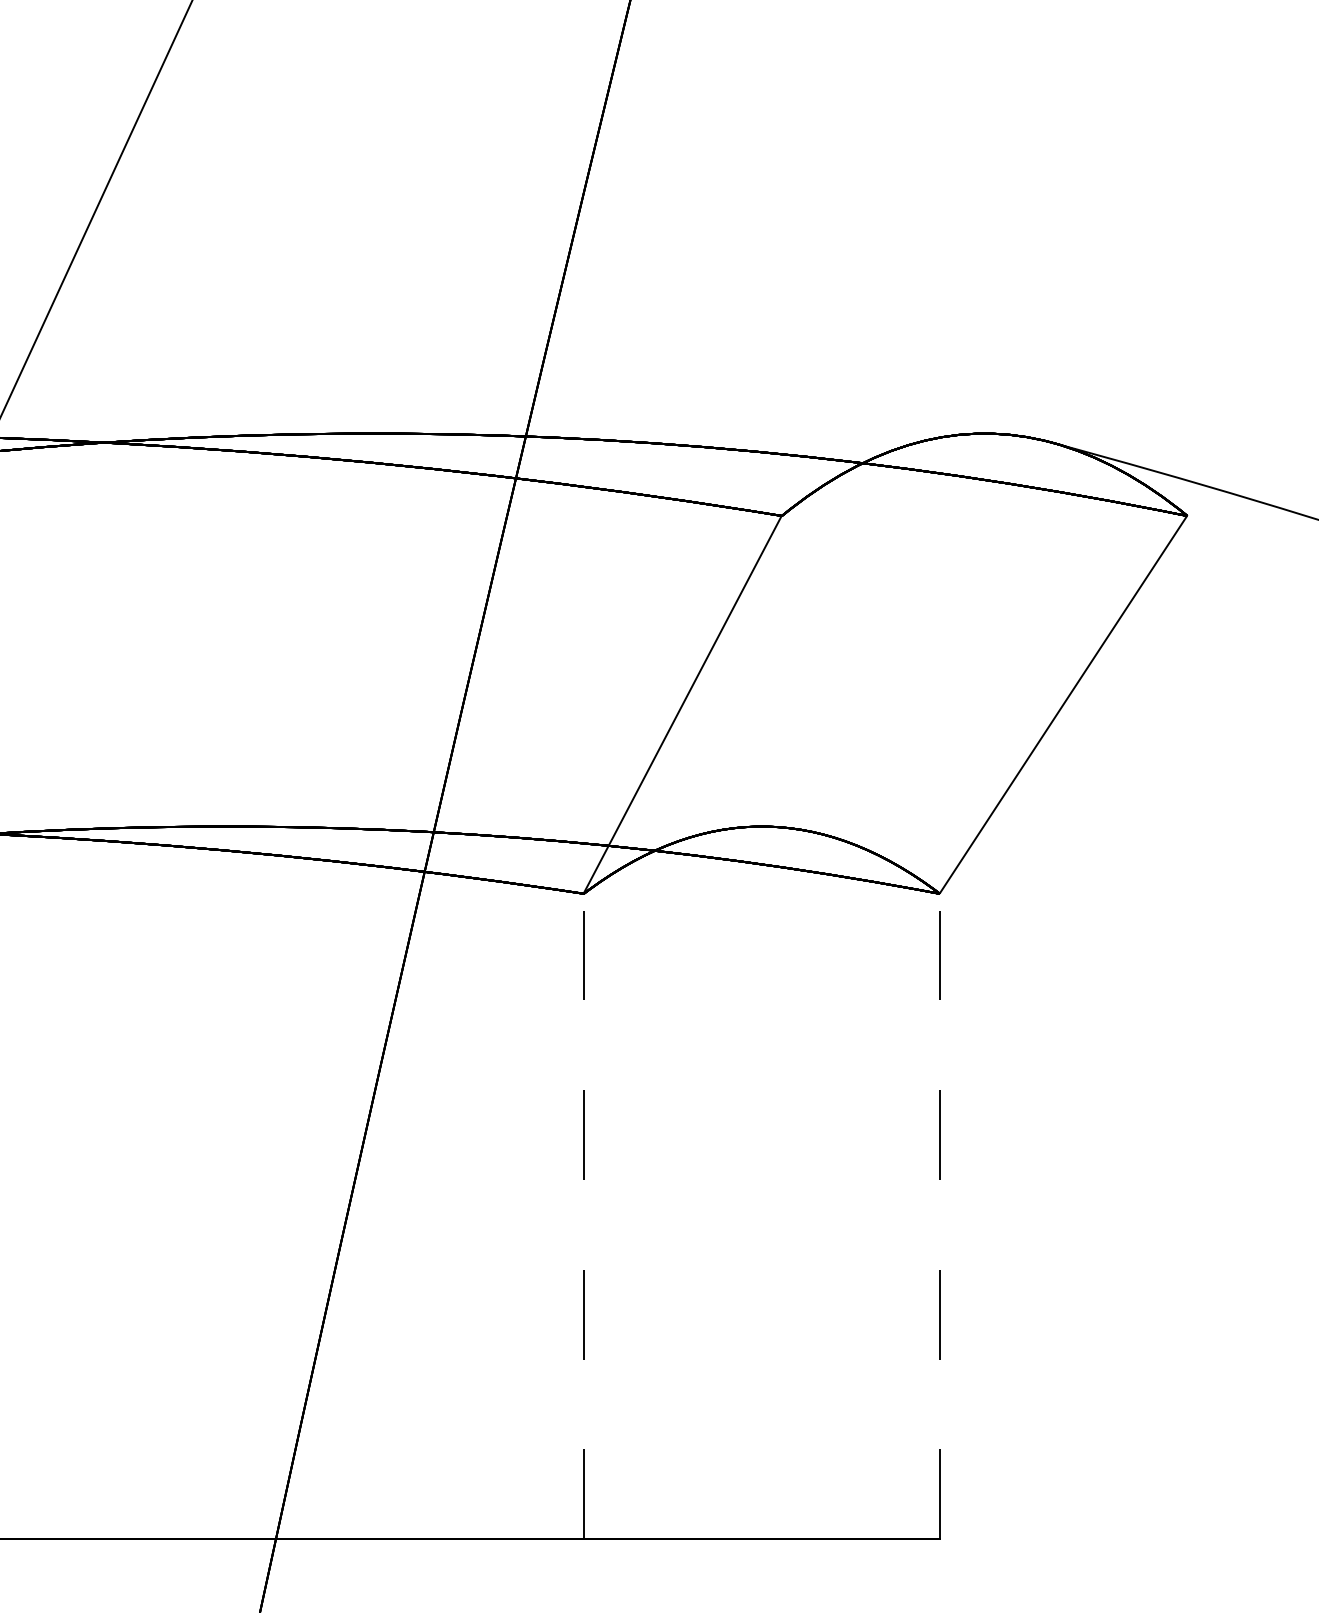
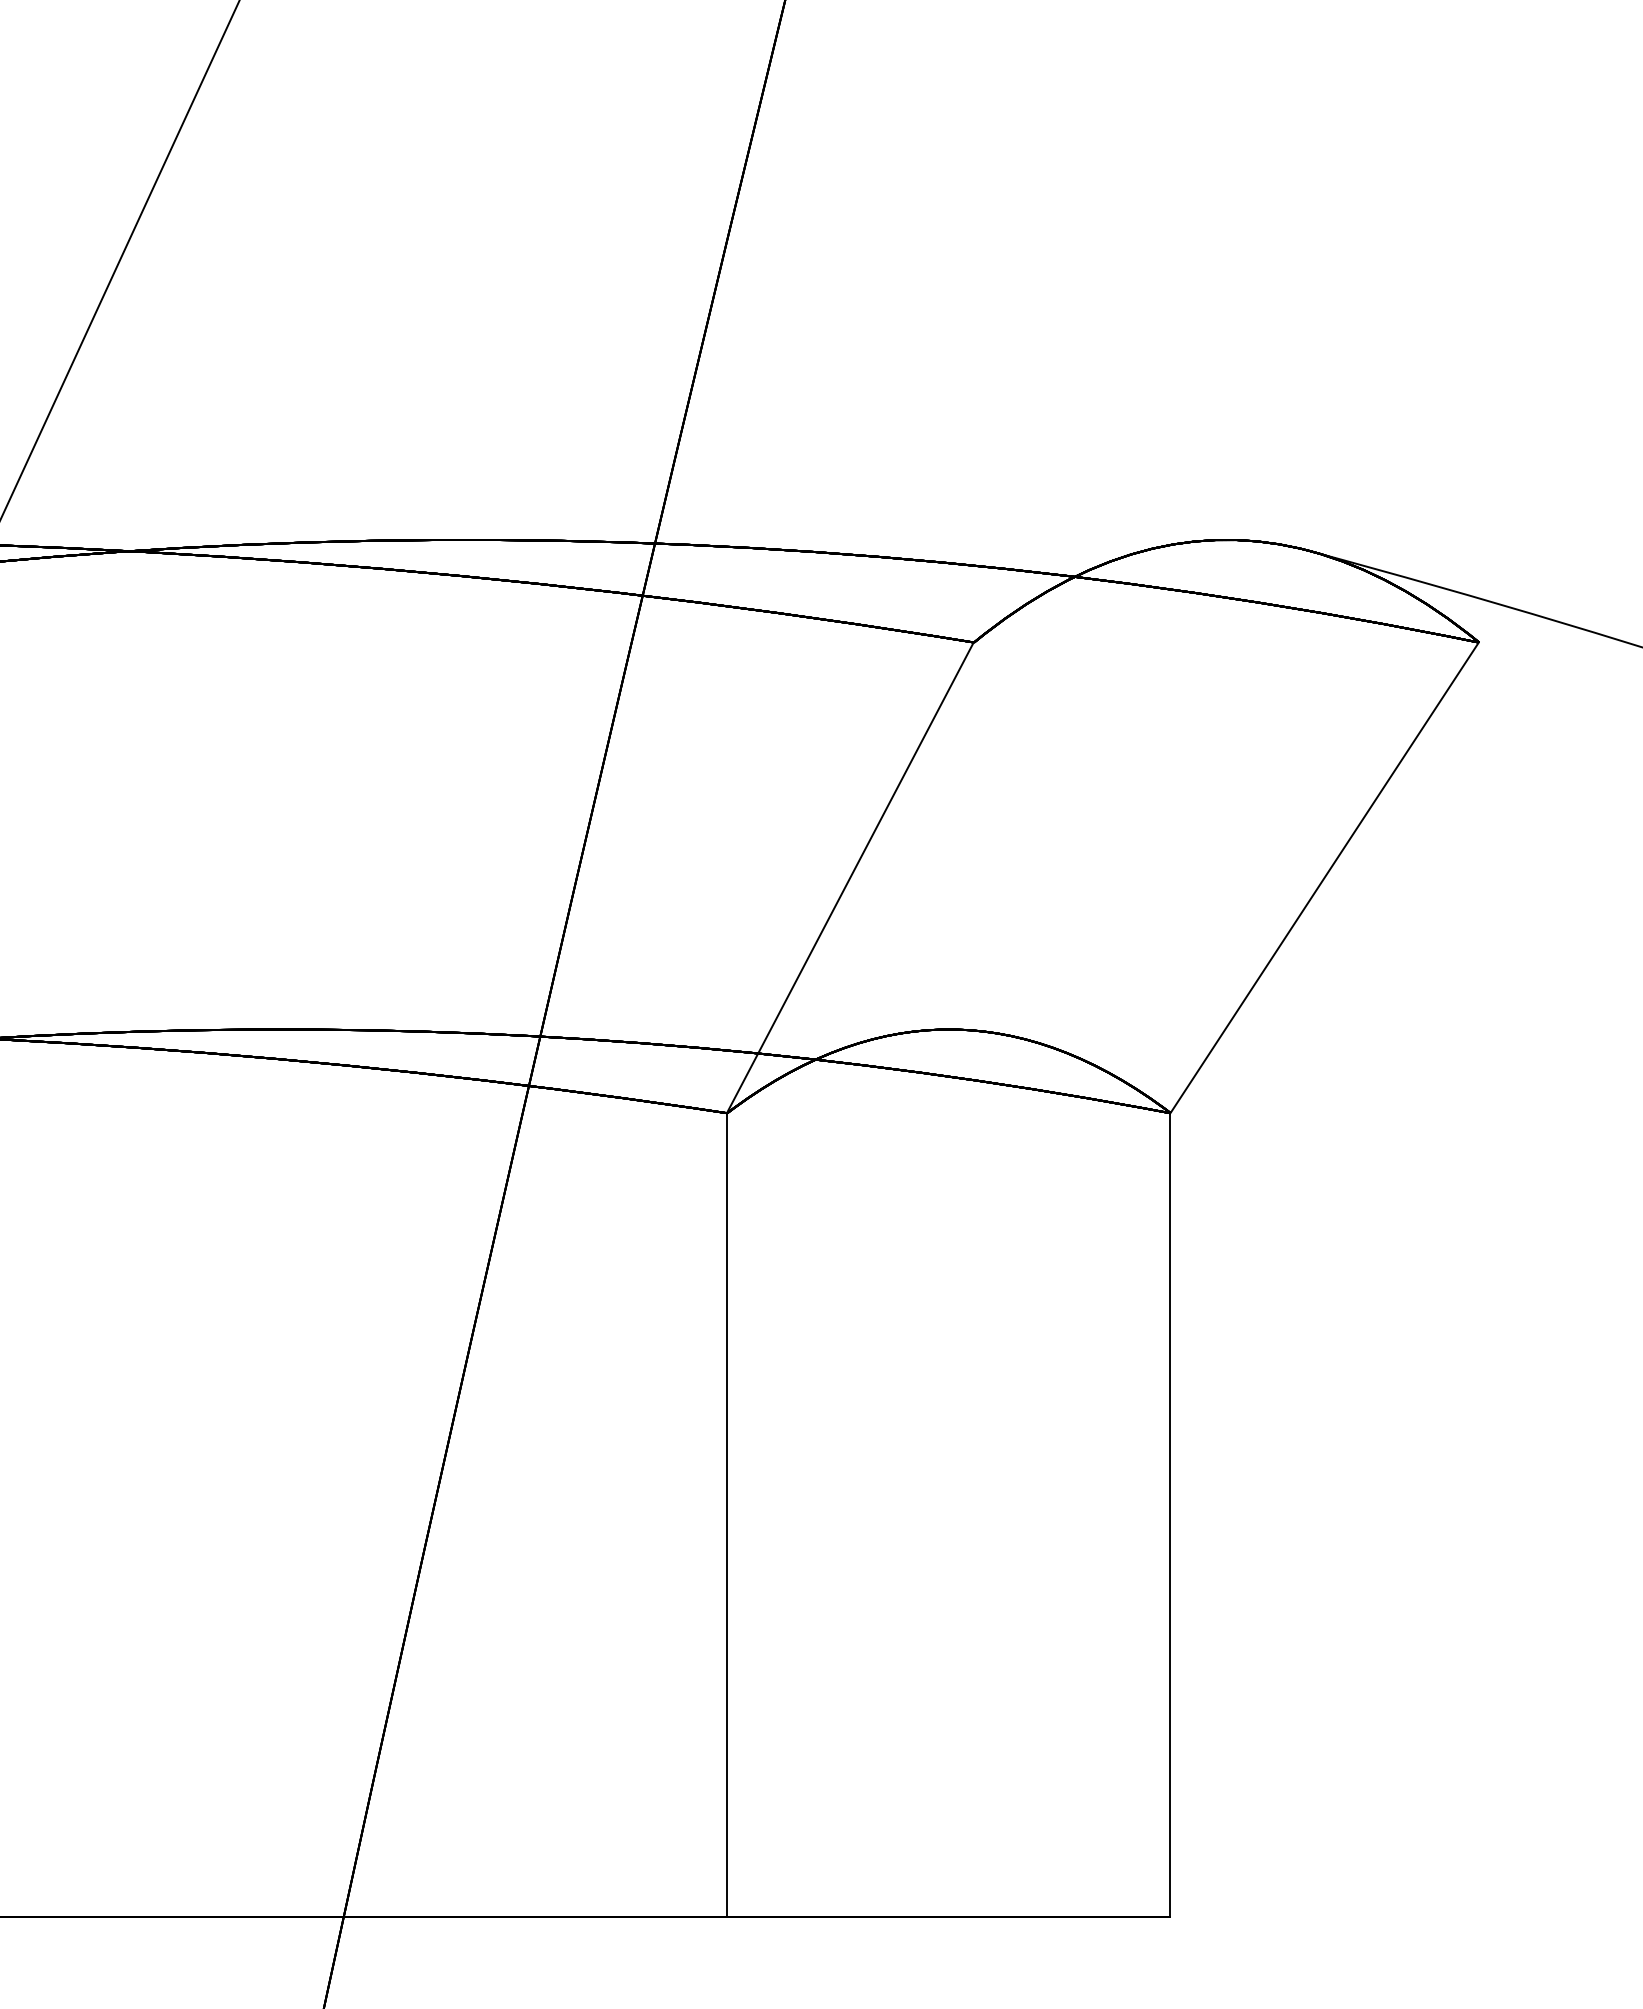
line: (583, 1215) -> (726, 1514), dashed -> solid
line: (939, 1215) -> (1170, 1514), dashed -> solid

